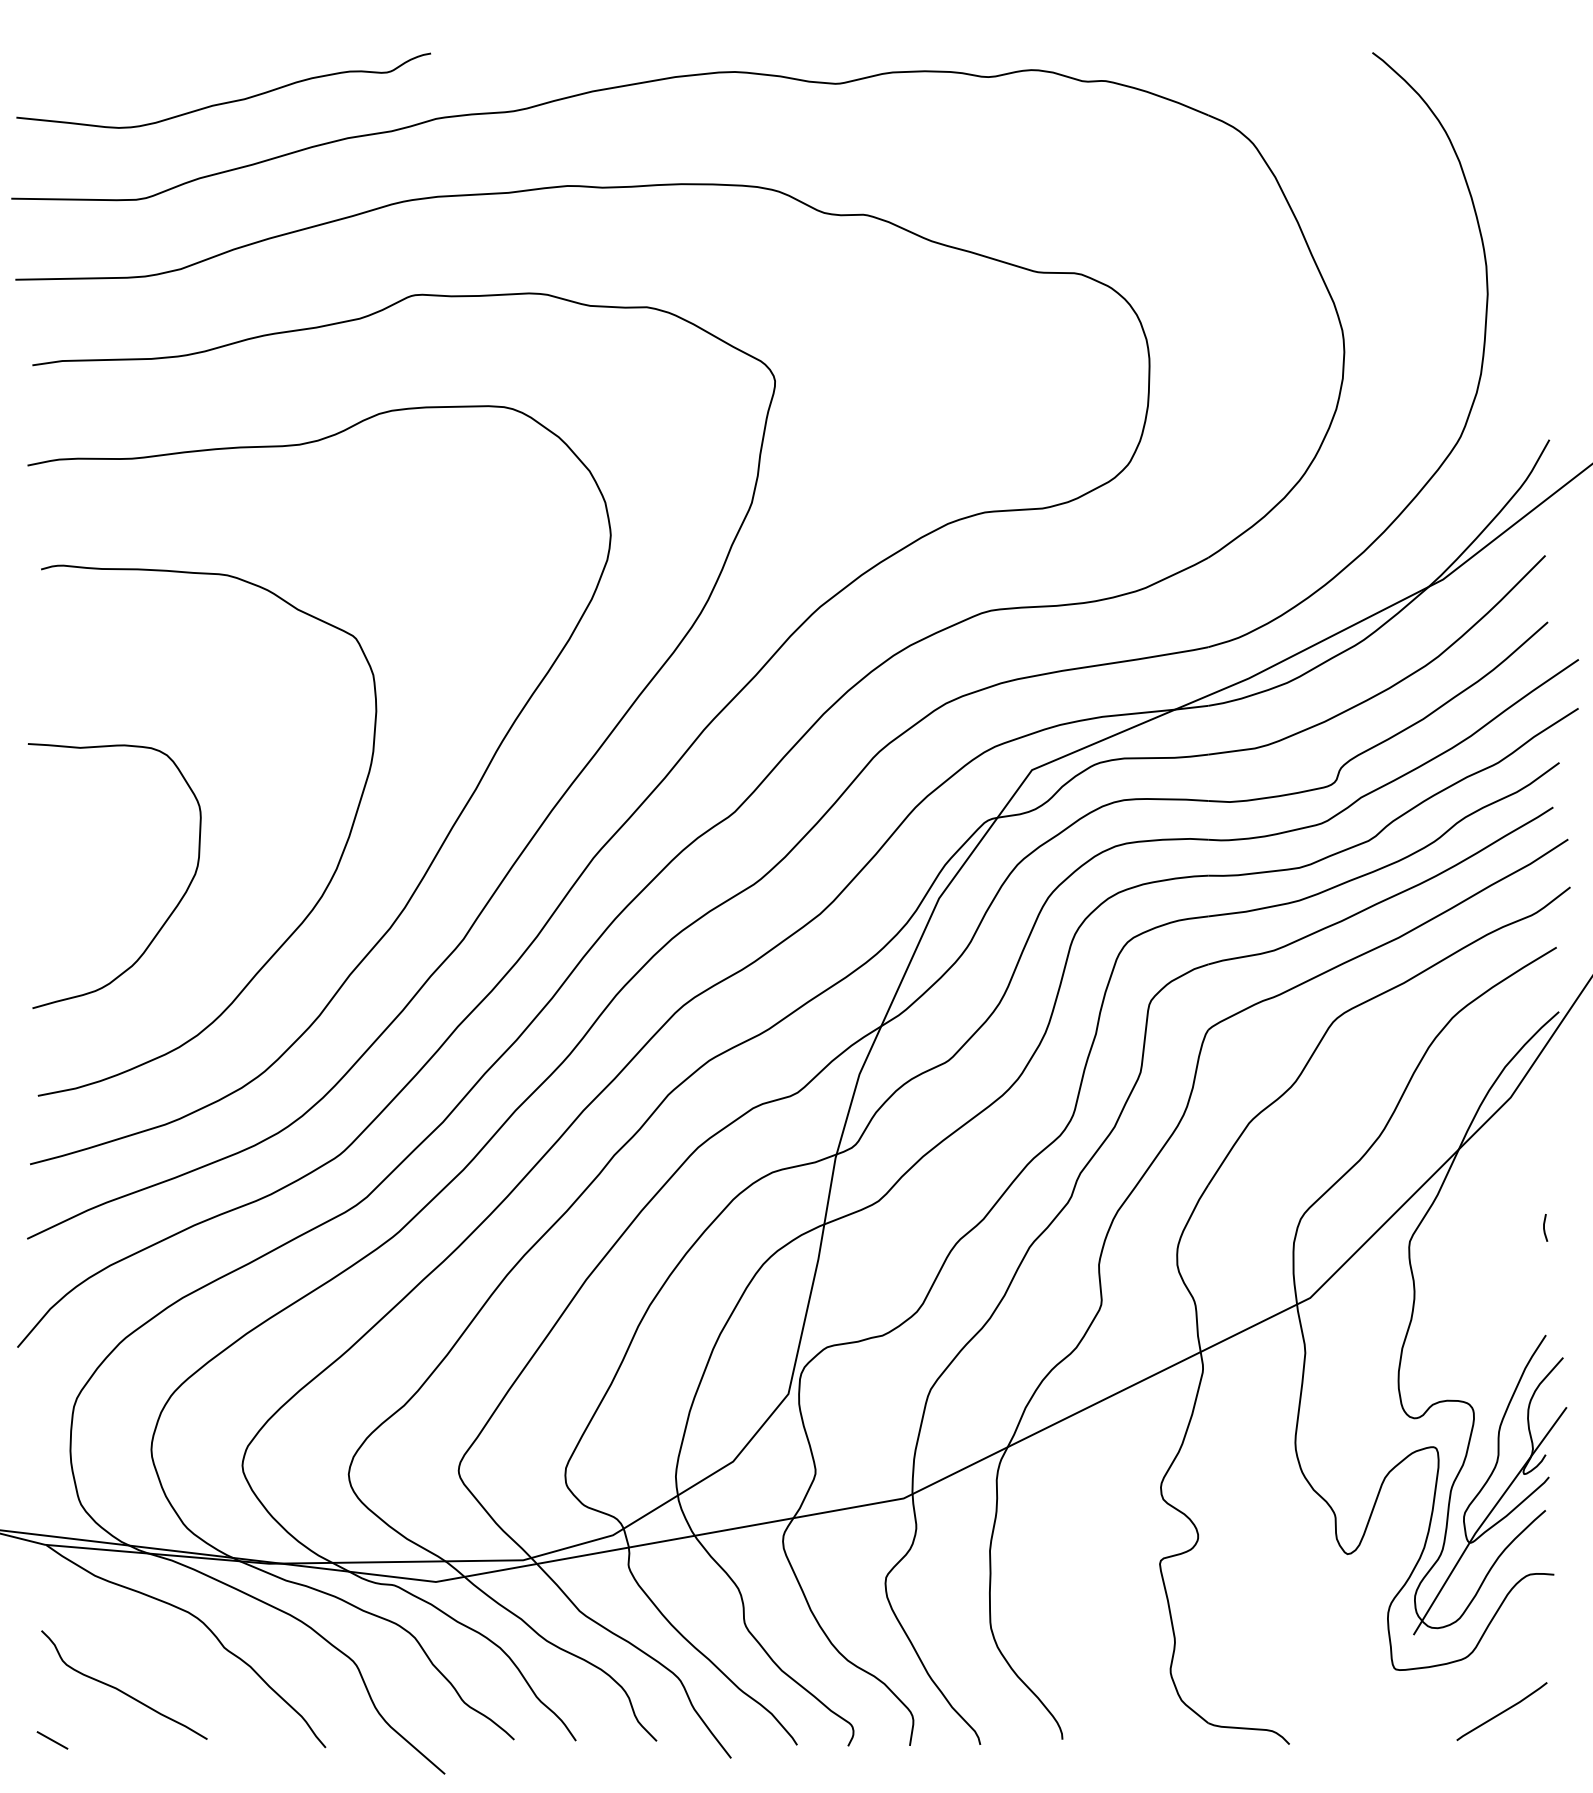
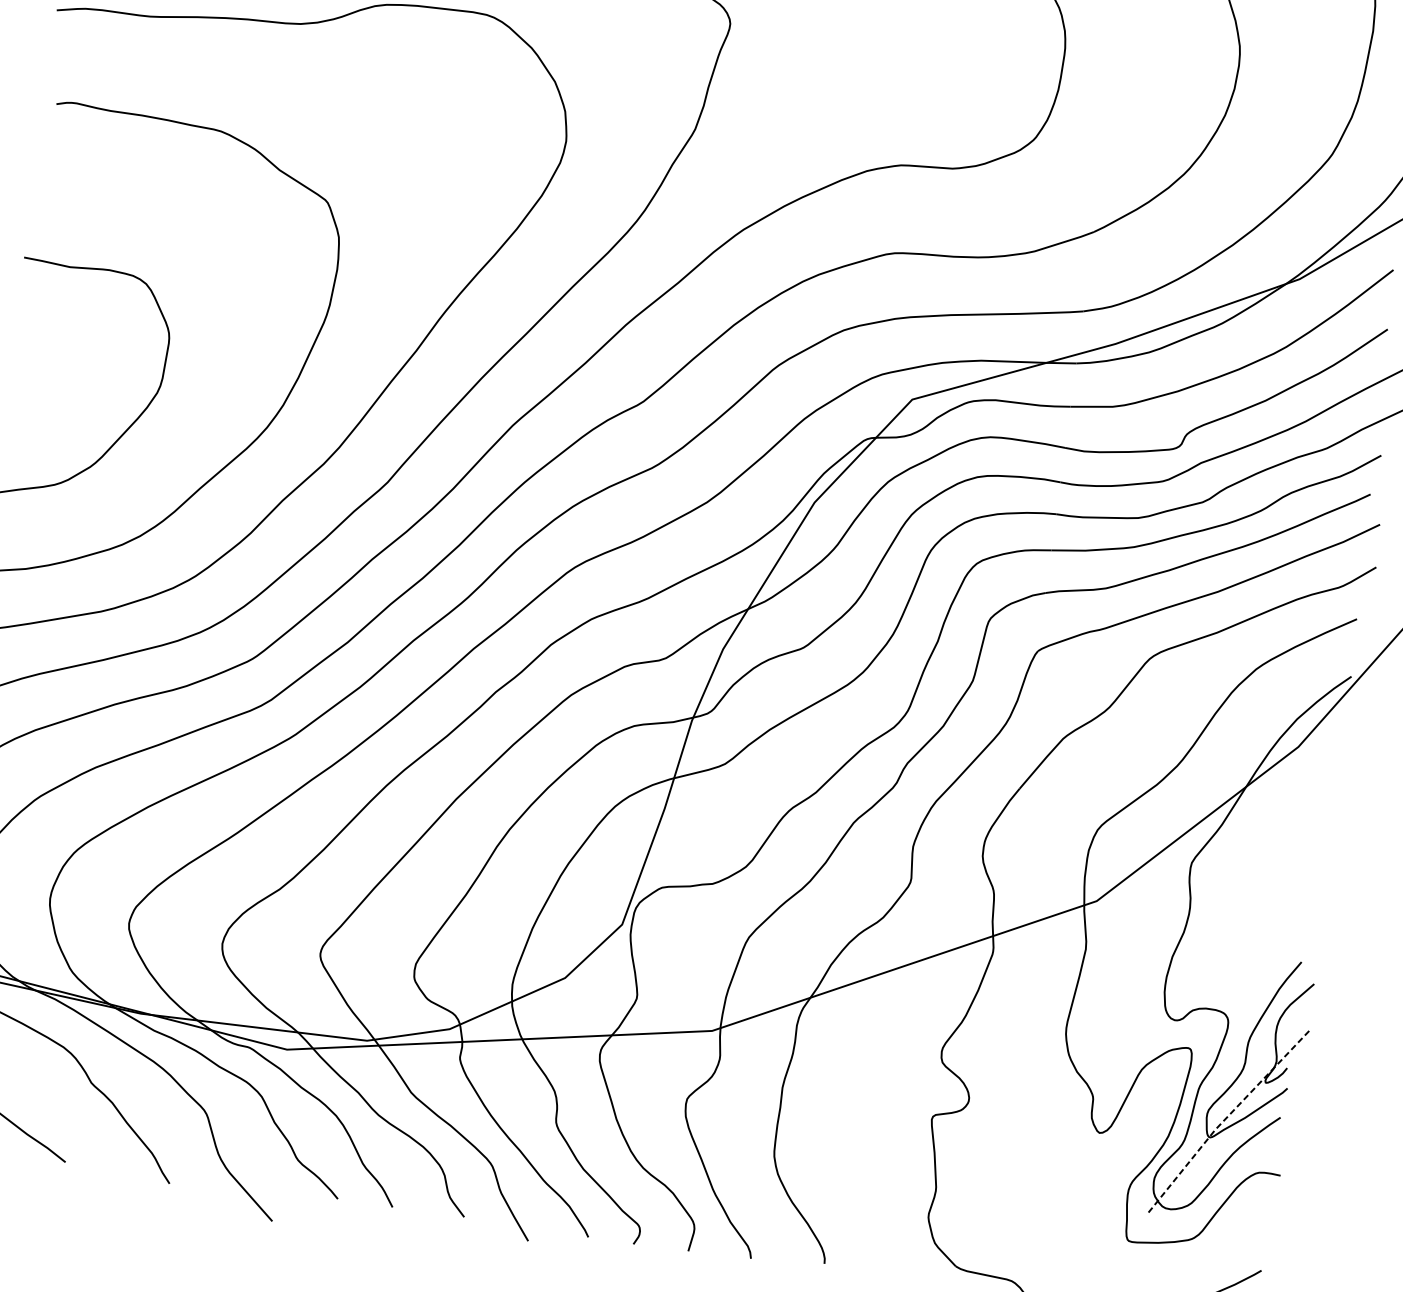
line: (1544, 1227) -> (1313, 866), removed
line: (1485, 1519) -> (1226, 1118), solid -> dashed

